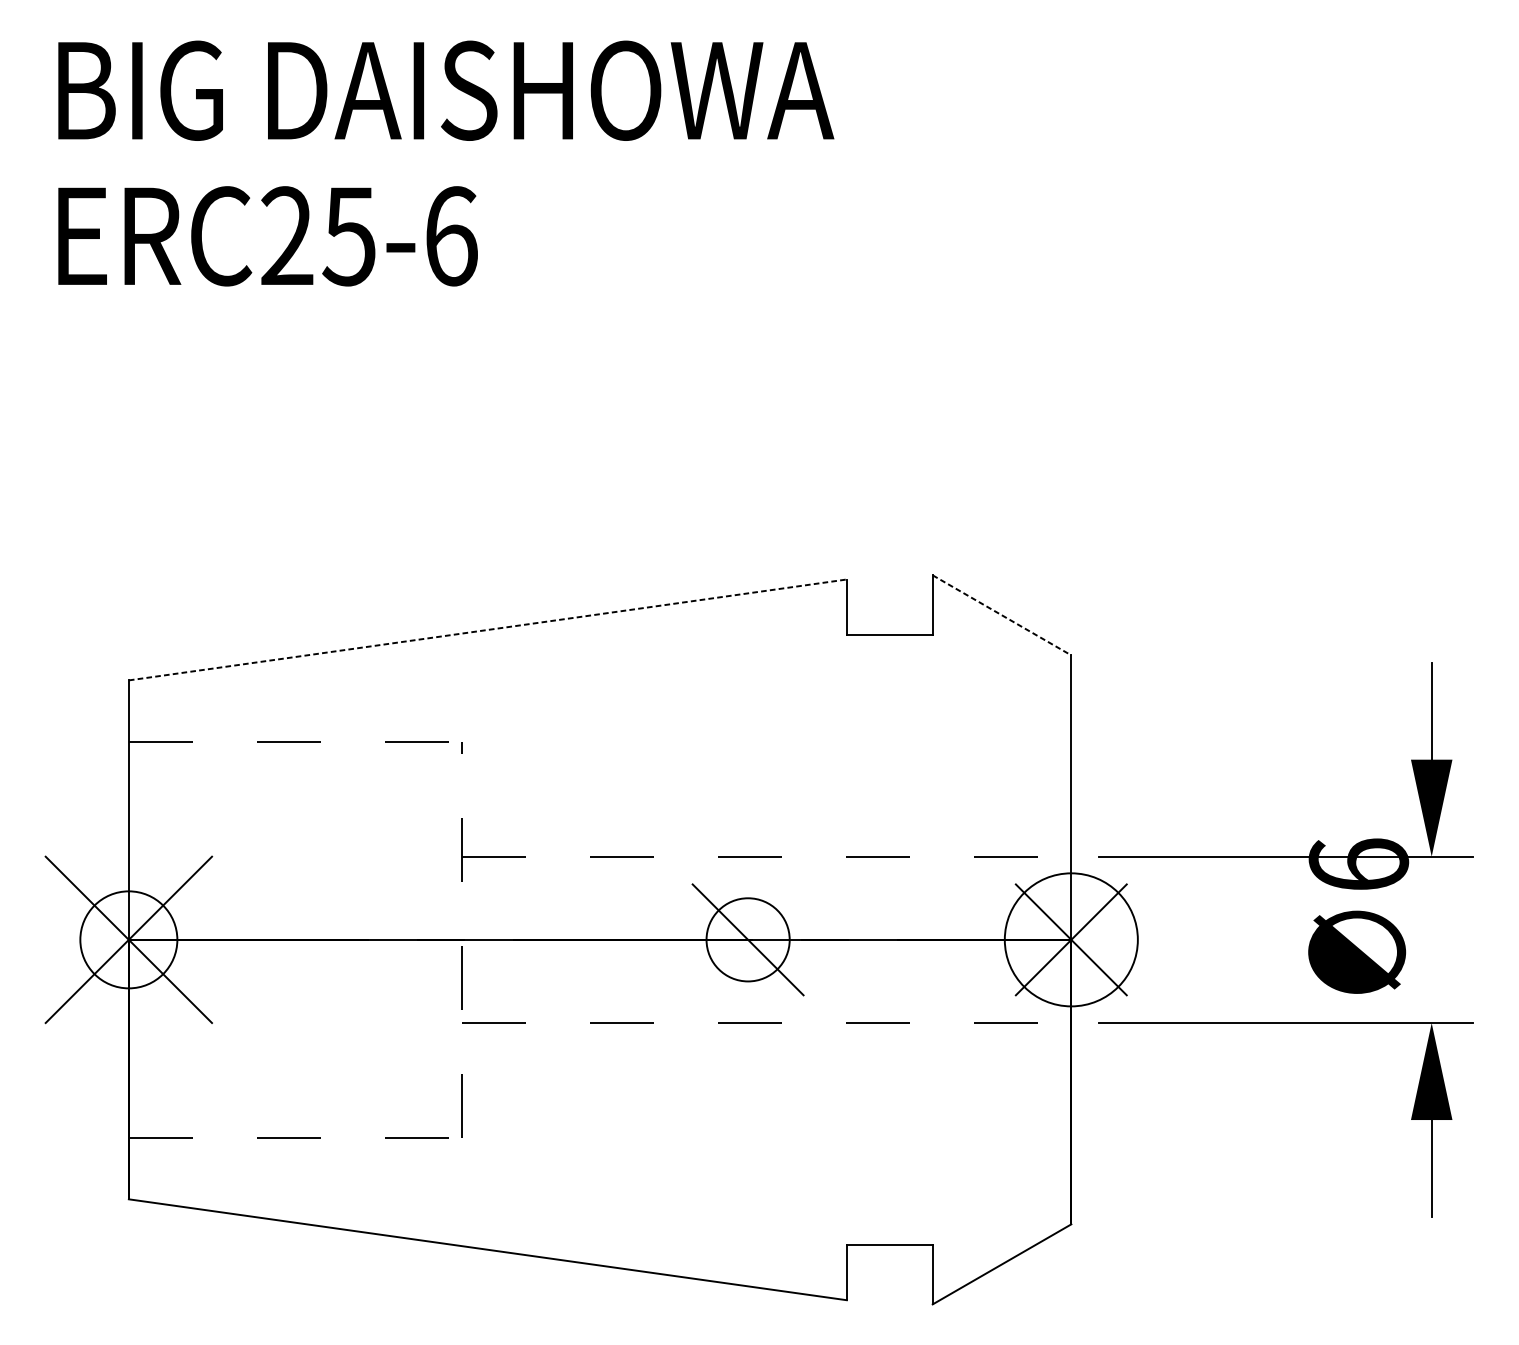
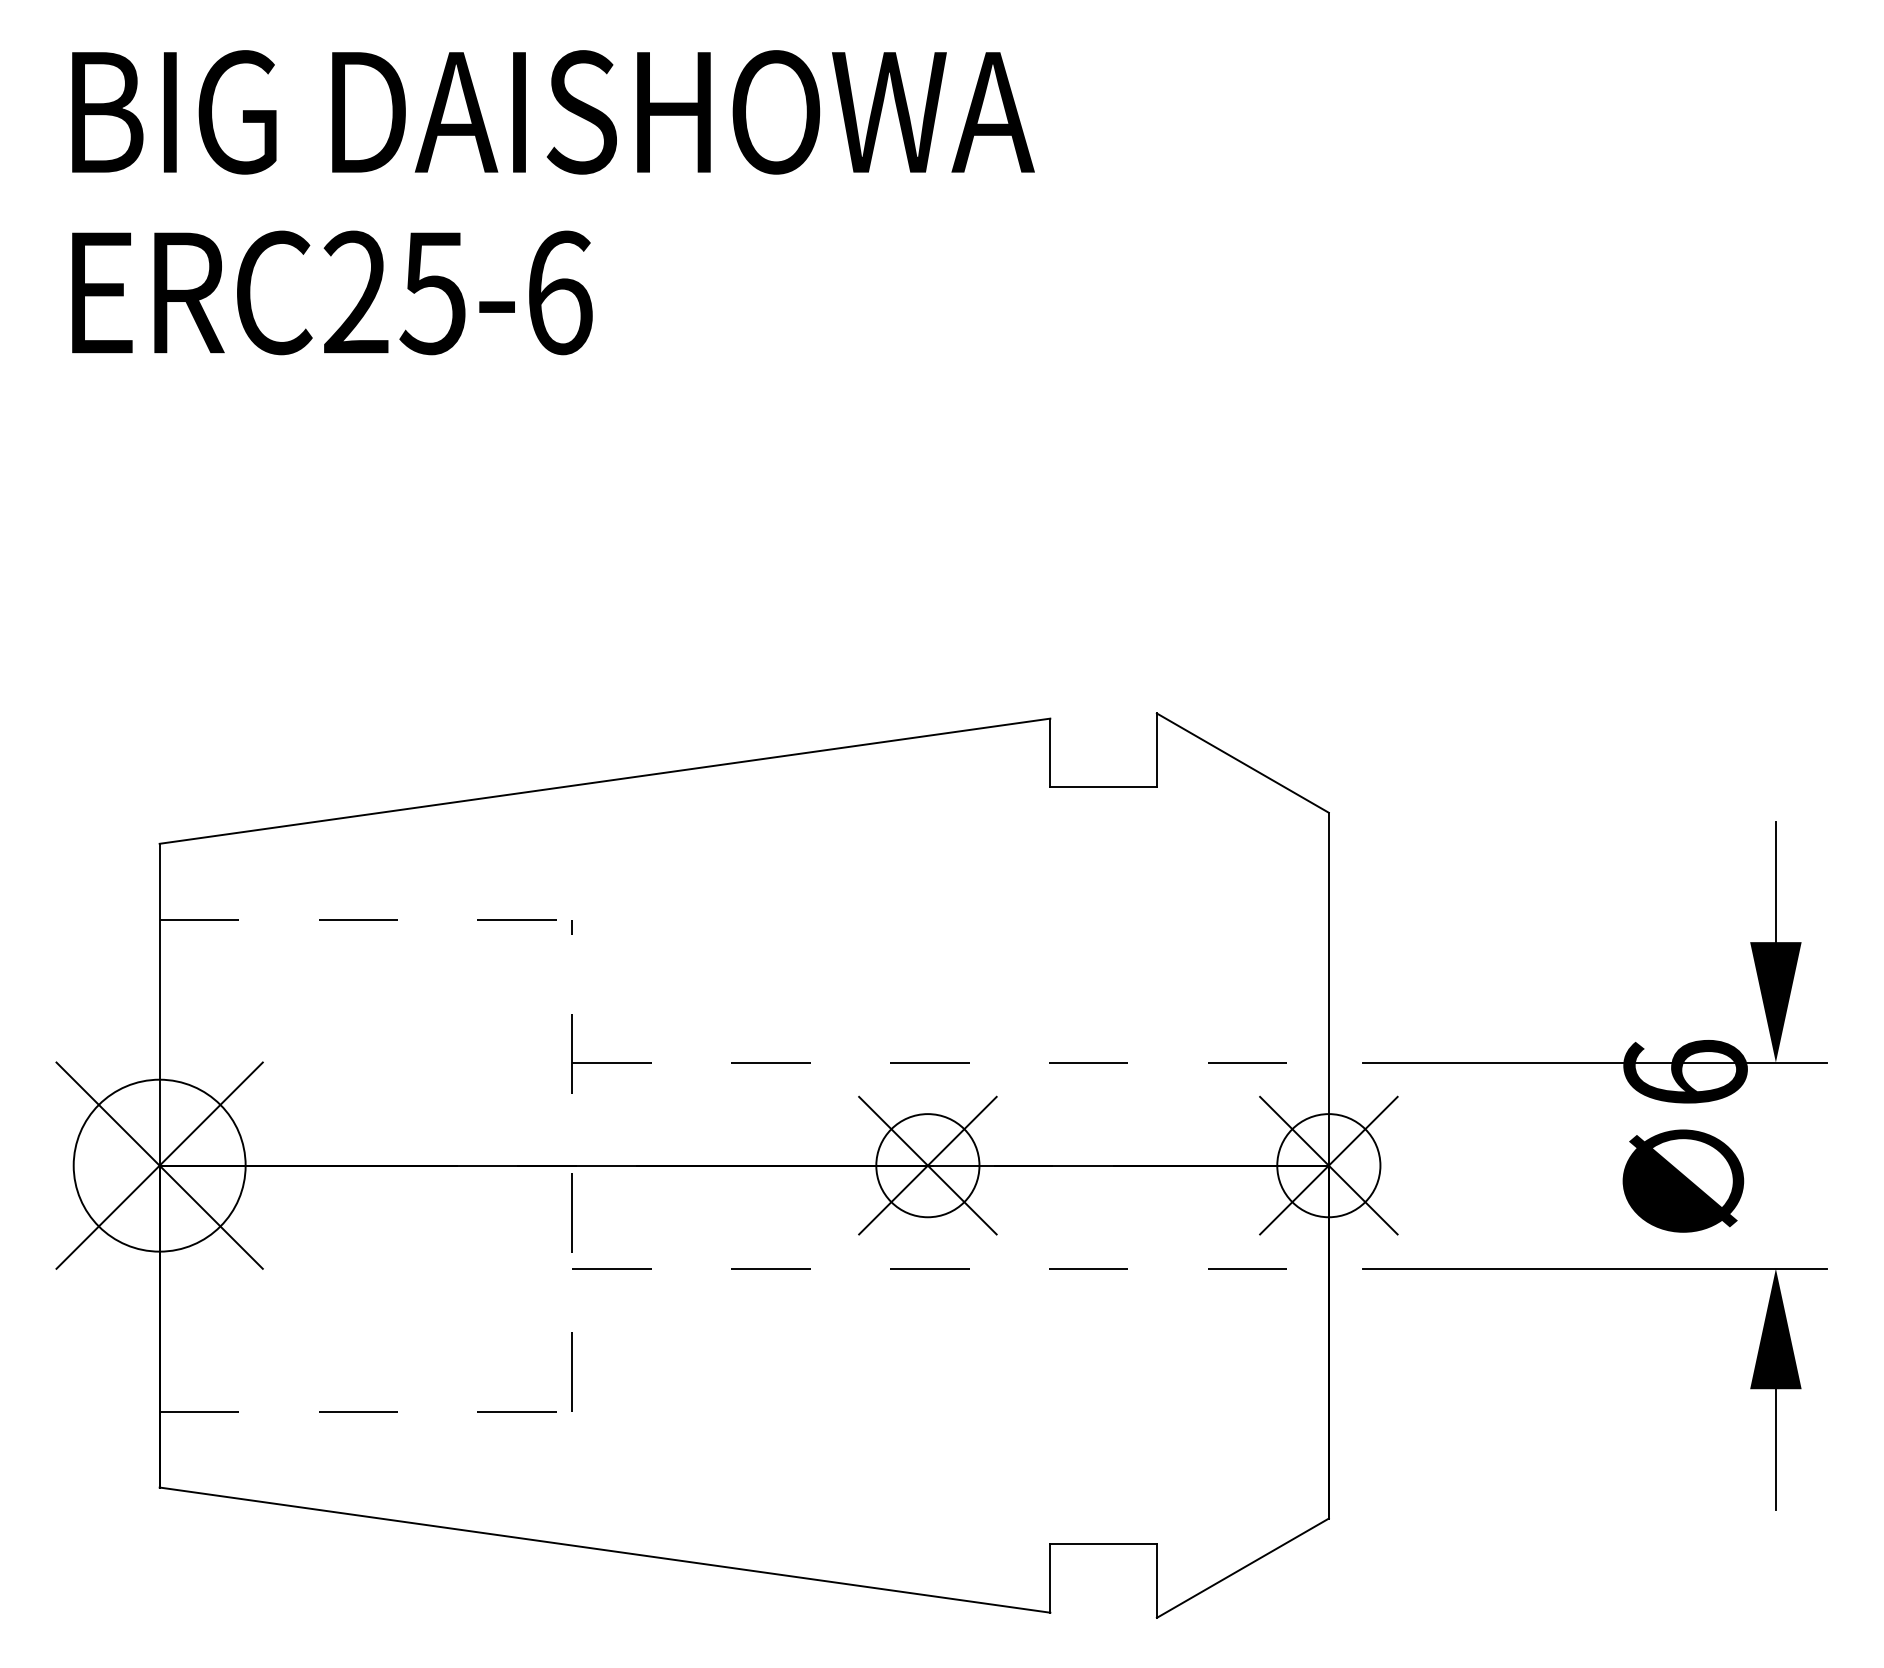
line: (1002, 615) -> (1243, 763), dashed -> solid
line: (488, 630) -> (605, 781), dashed -> solid
circle: (128, 939) -> (159, 1165), size x1.43
line: (747, 939) -> (927, 1165), added
circle: (1071, 939) -> (1328, 1165), size x0.62

